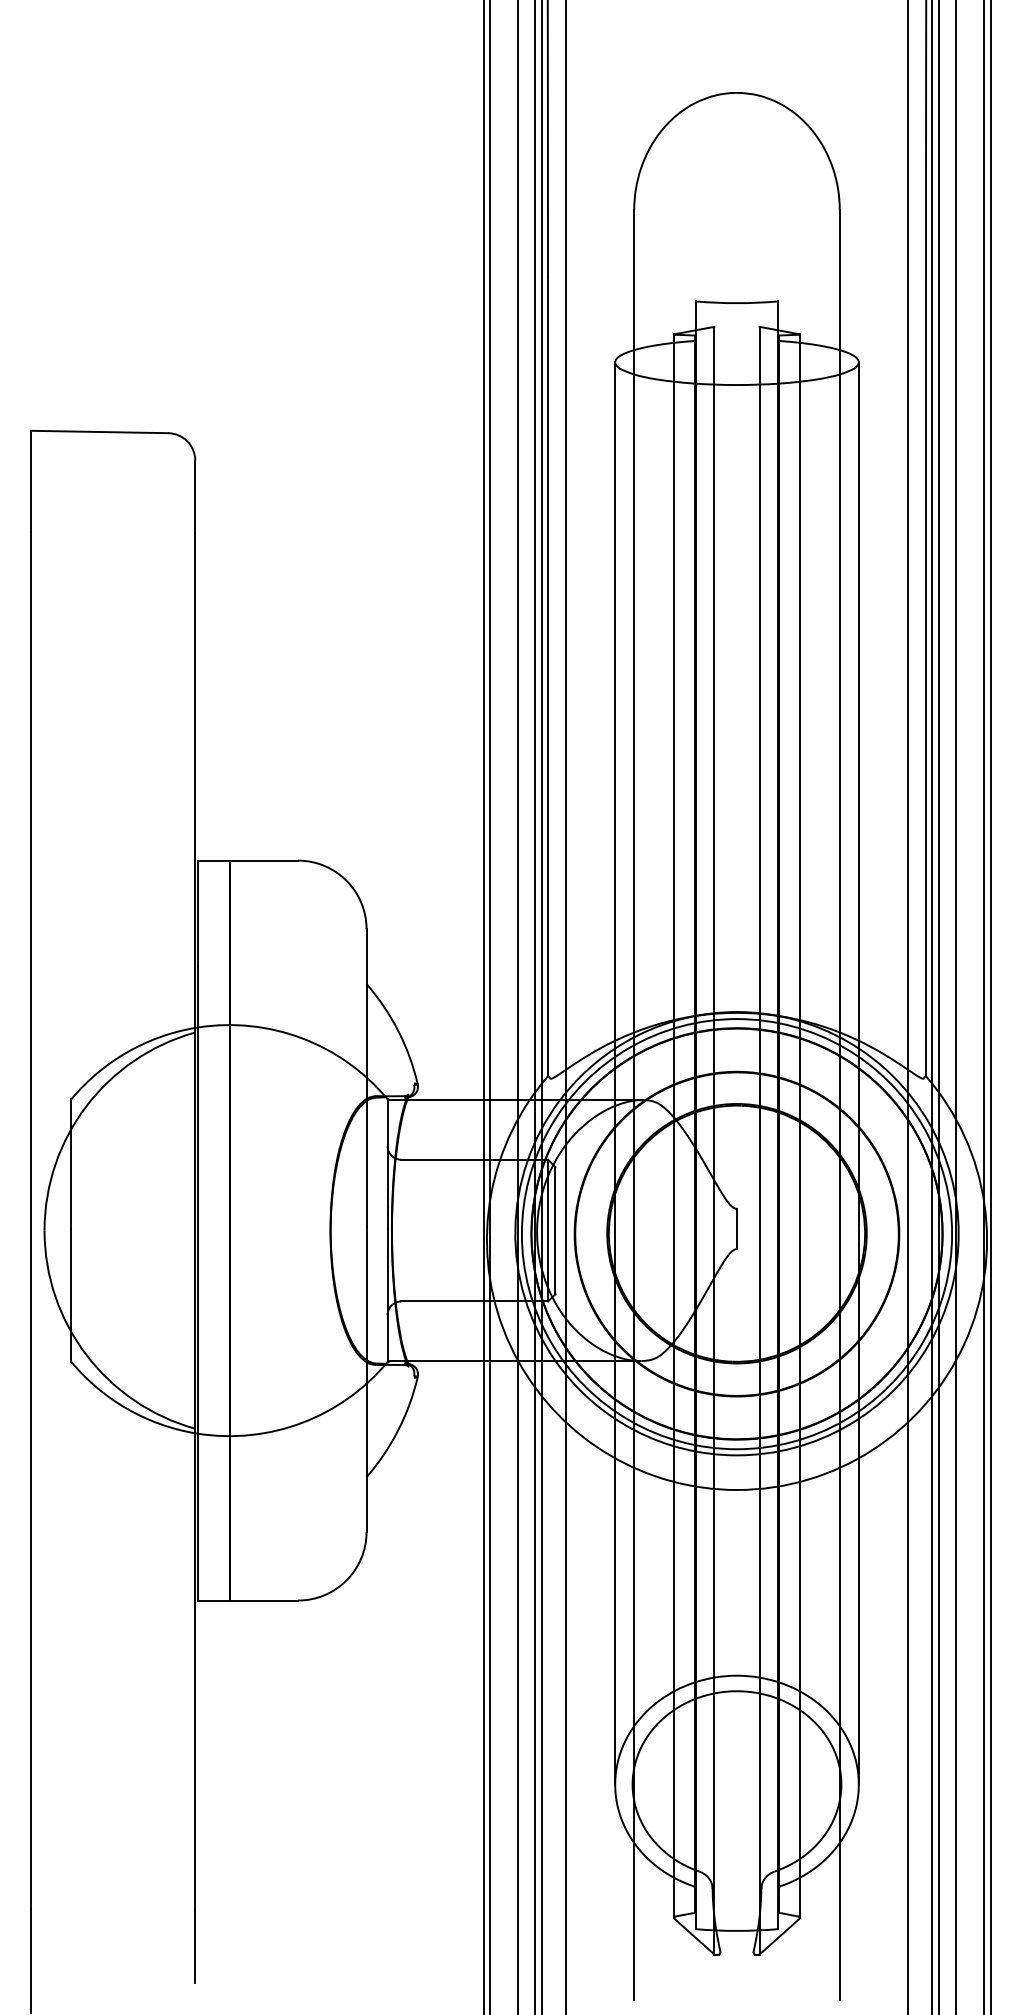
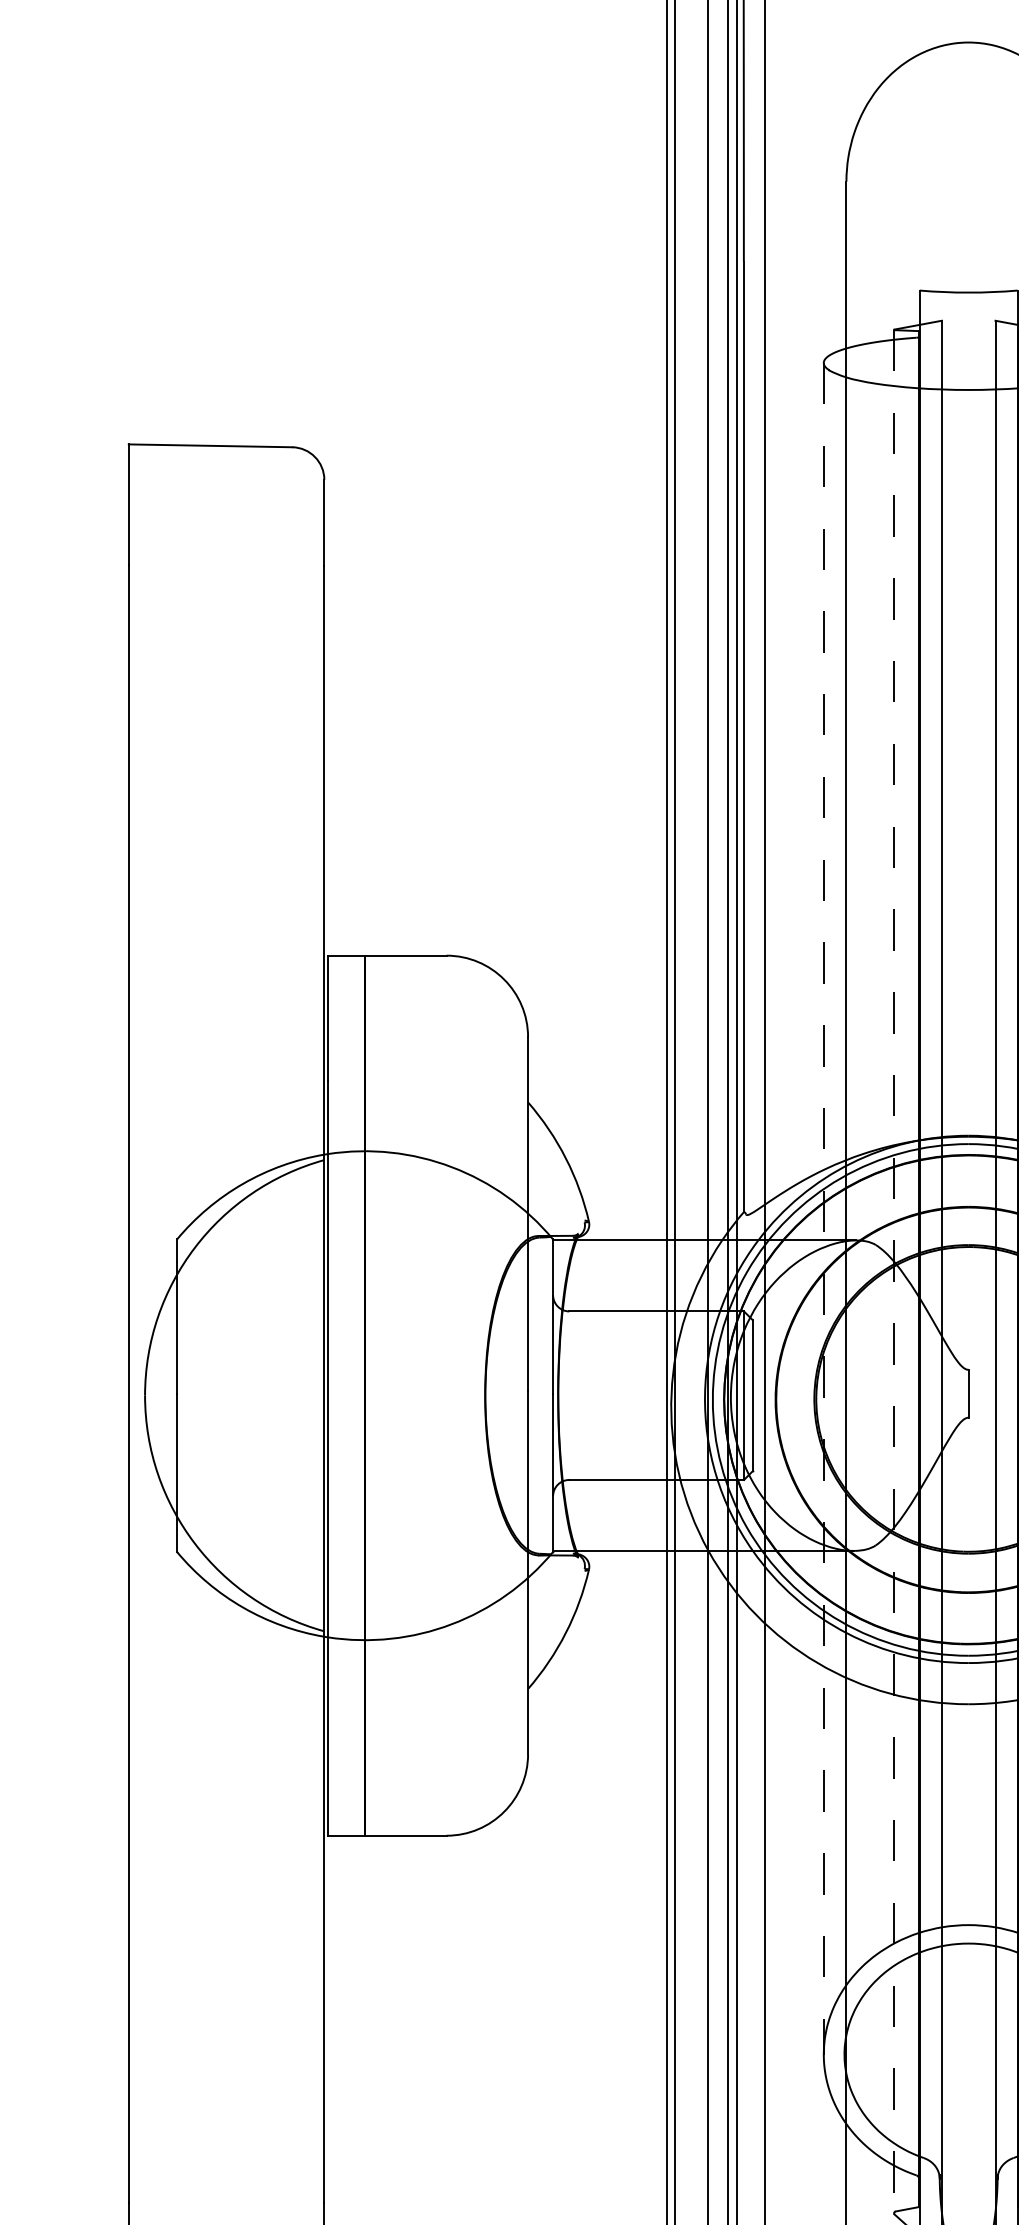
line: (615, 1073) -> (824, 1208), solid -> dashed
line: (674, 1126) -> (894, 1271), solid -> dashed

